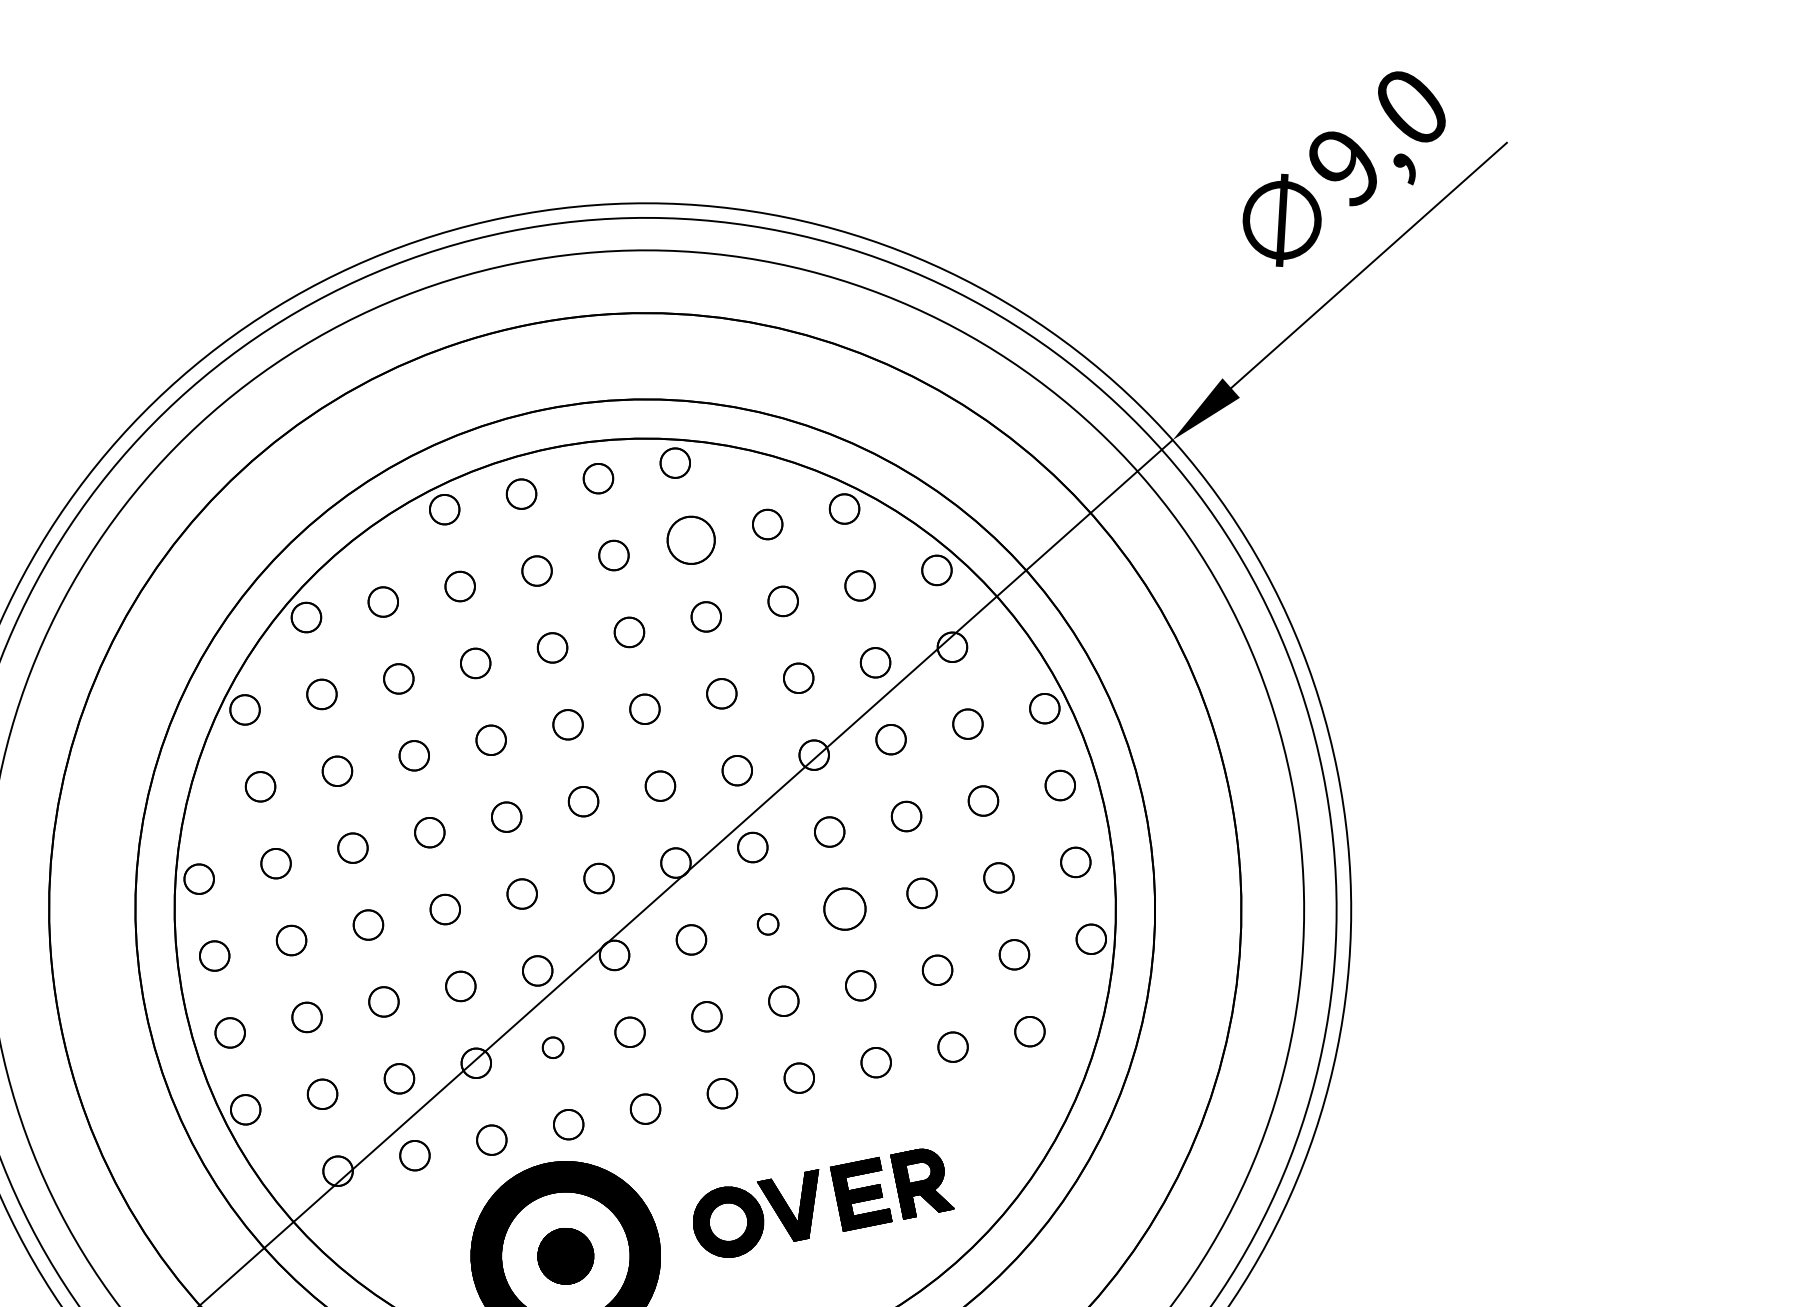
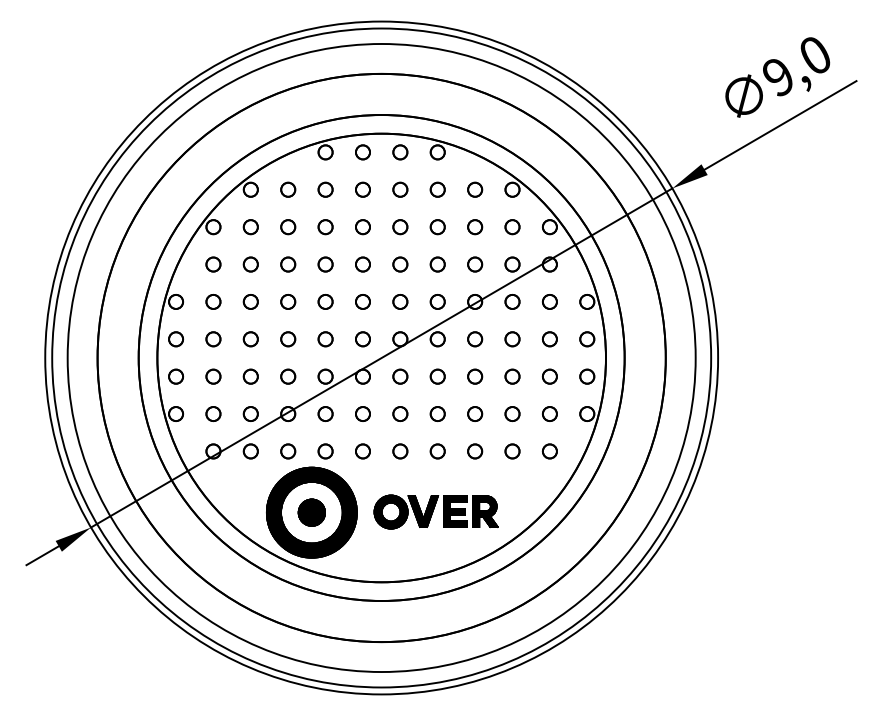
circle: (690, 539) -> (437, 189), size x0.62
circle: (845, 908) -> (475, 376), size x0.71
circle: (767, 924) -> (437, 376), size x1.43
circle: (552, 1046) -> (325, 413), size x1.43

